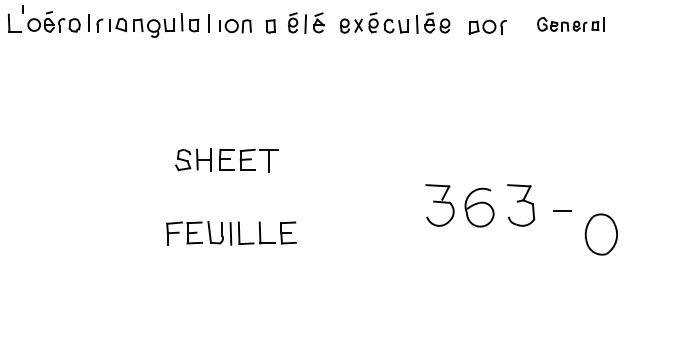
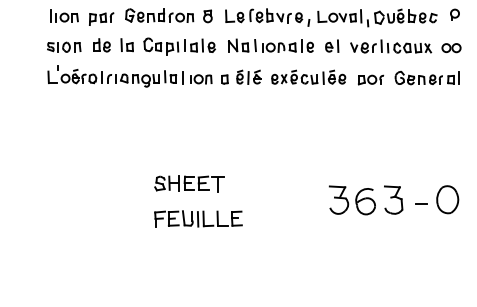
part: (569, 24) -> (426, 78), size x1.43
part: (227, 159) -> (189, 183), moved
part: (601, 234) -> (447, 199), moved

